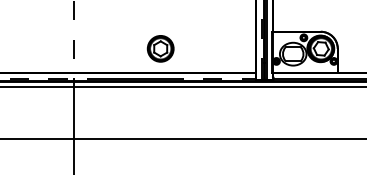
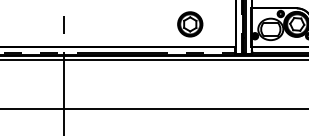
part: (160, 48) -> (190, 24), moved

